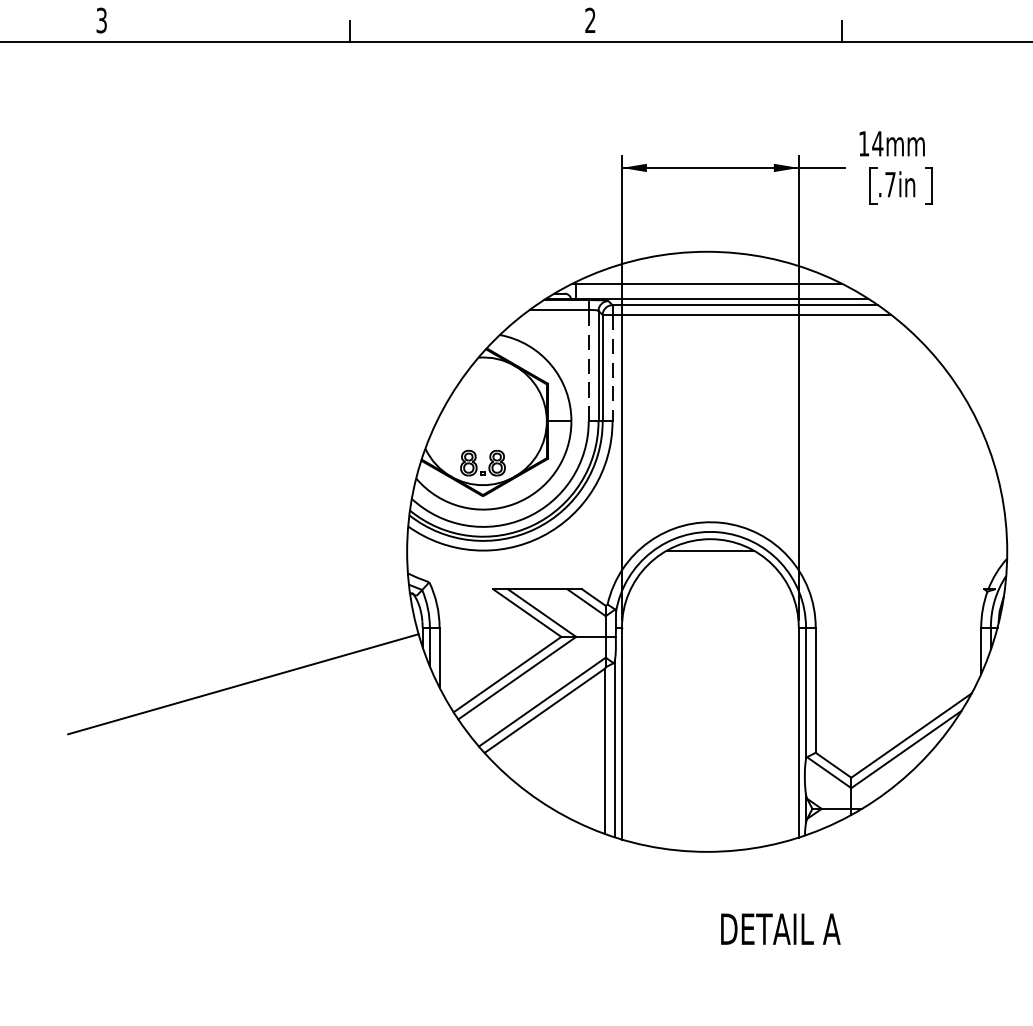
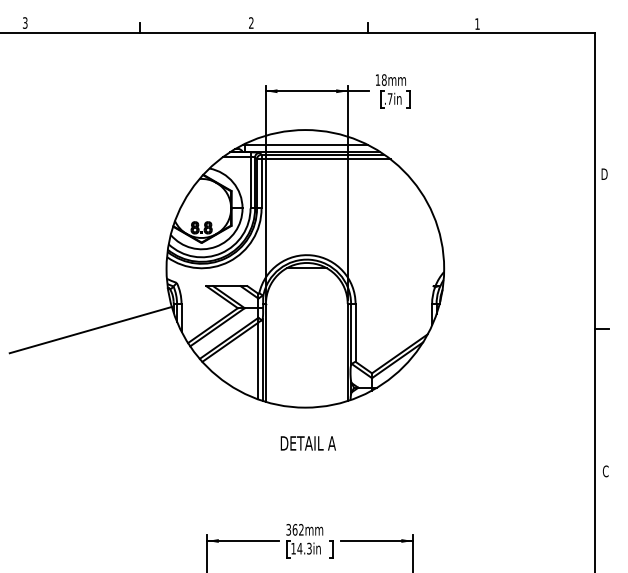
text: (876, 142) -> (383, 79), 14mm -> 18mm
line: (588, 365) -> (250, 182), dashed -> solid
line: (612, 367) -> (261, 183), dashed -> solid
text: (778, 929) -> (307, 443), moved

